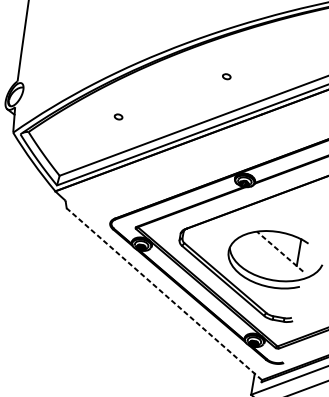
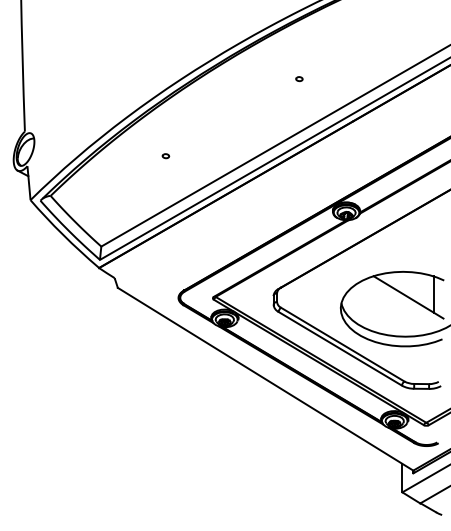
part: (226, 77) -> (299, 79), size x0.62
part: (118, 117) -> (165, 156), size x0.62
line: (280, 251) -> (408, 297), dashed -> solid
line: (164, 294) -> (265, 379), dashed -> solid

